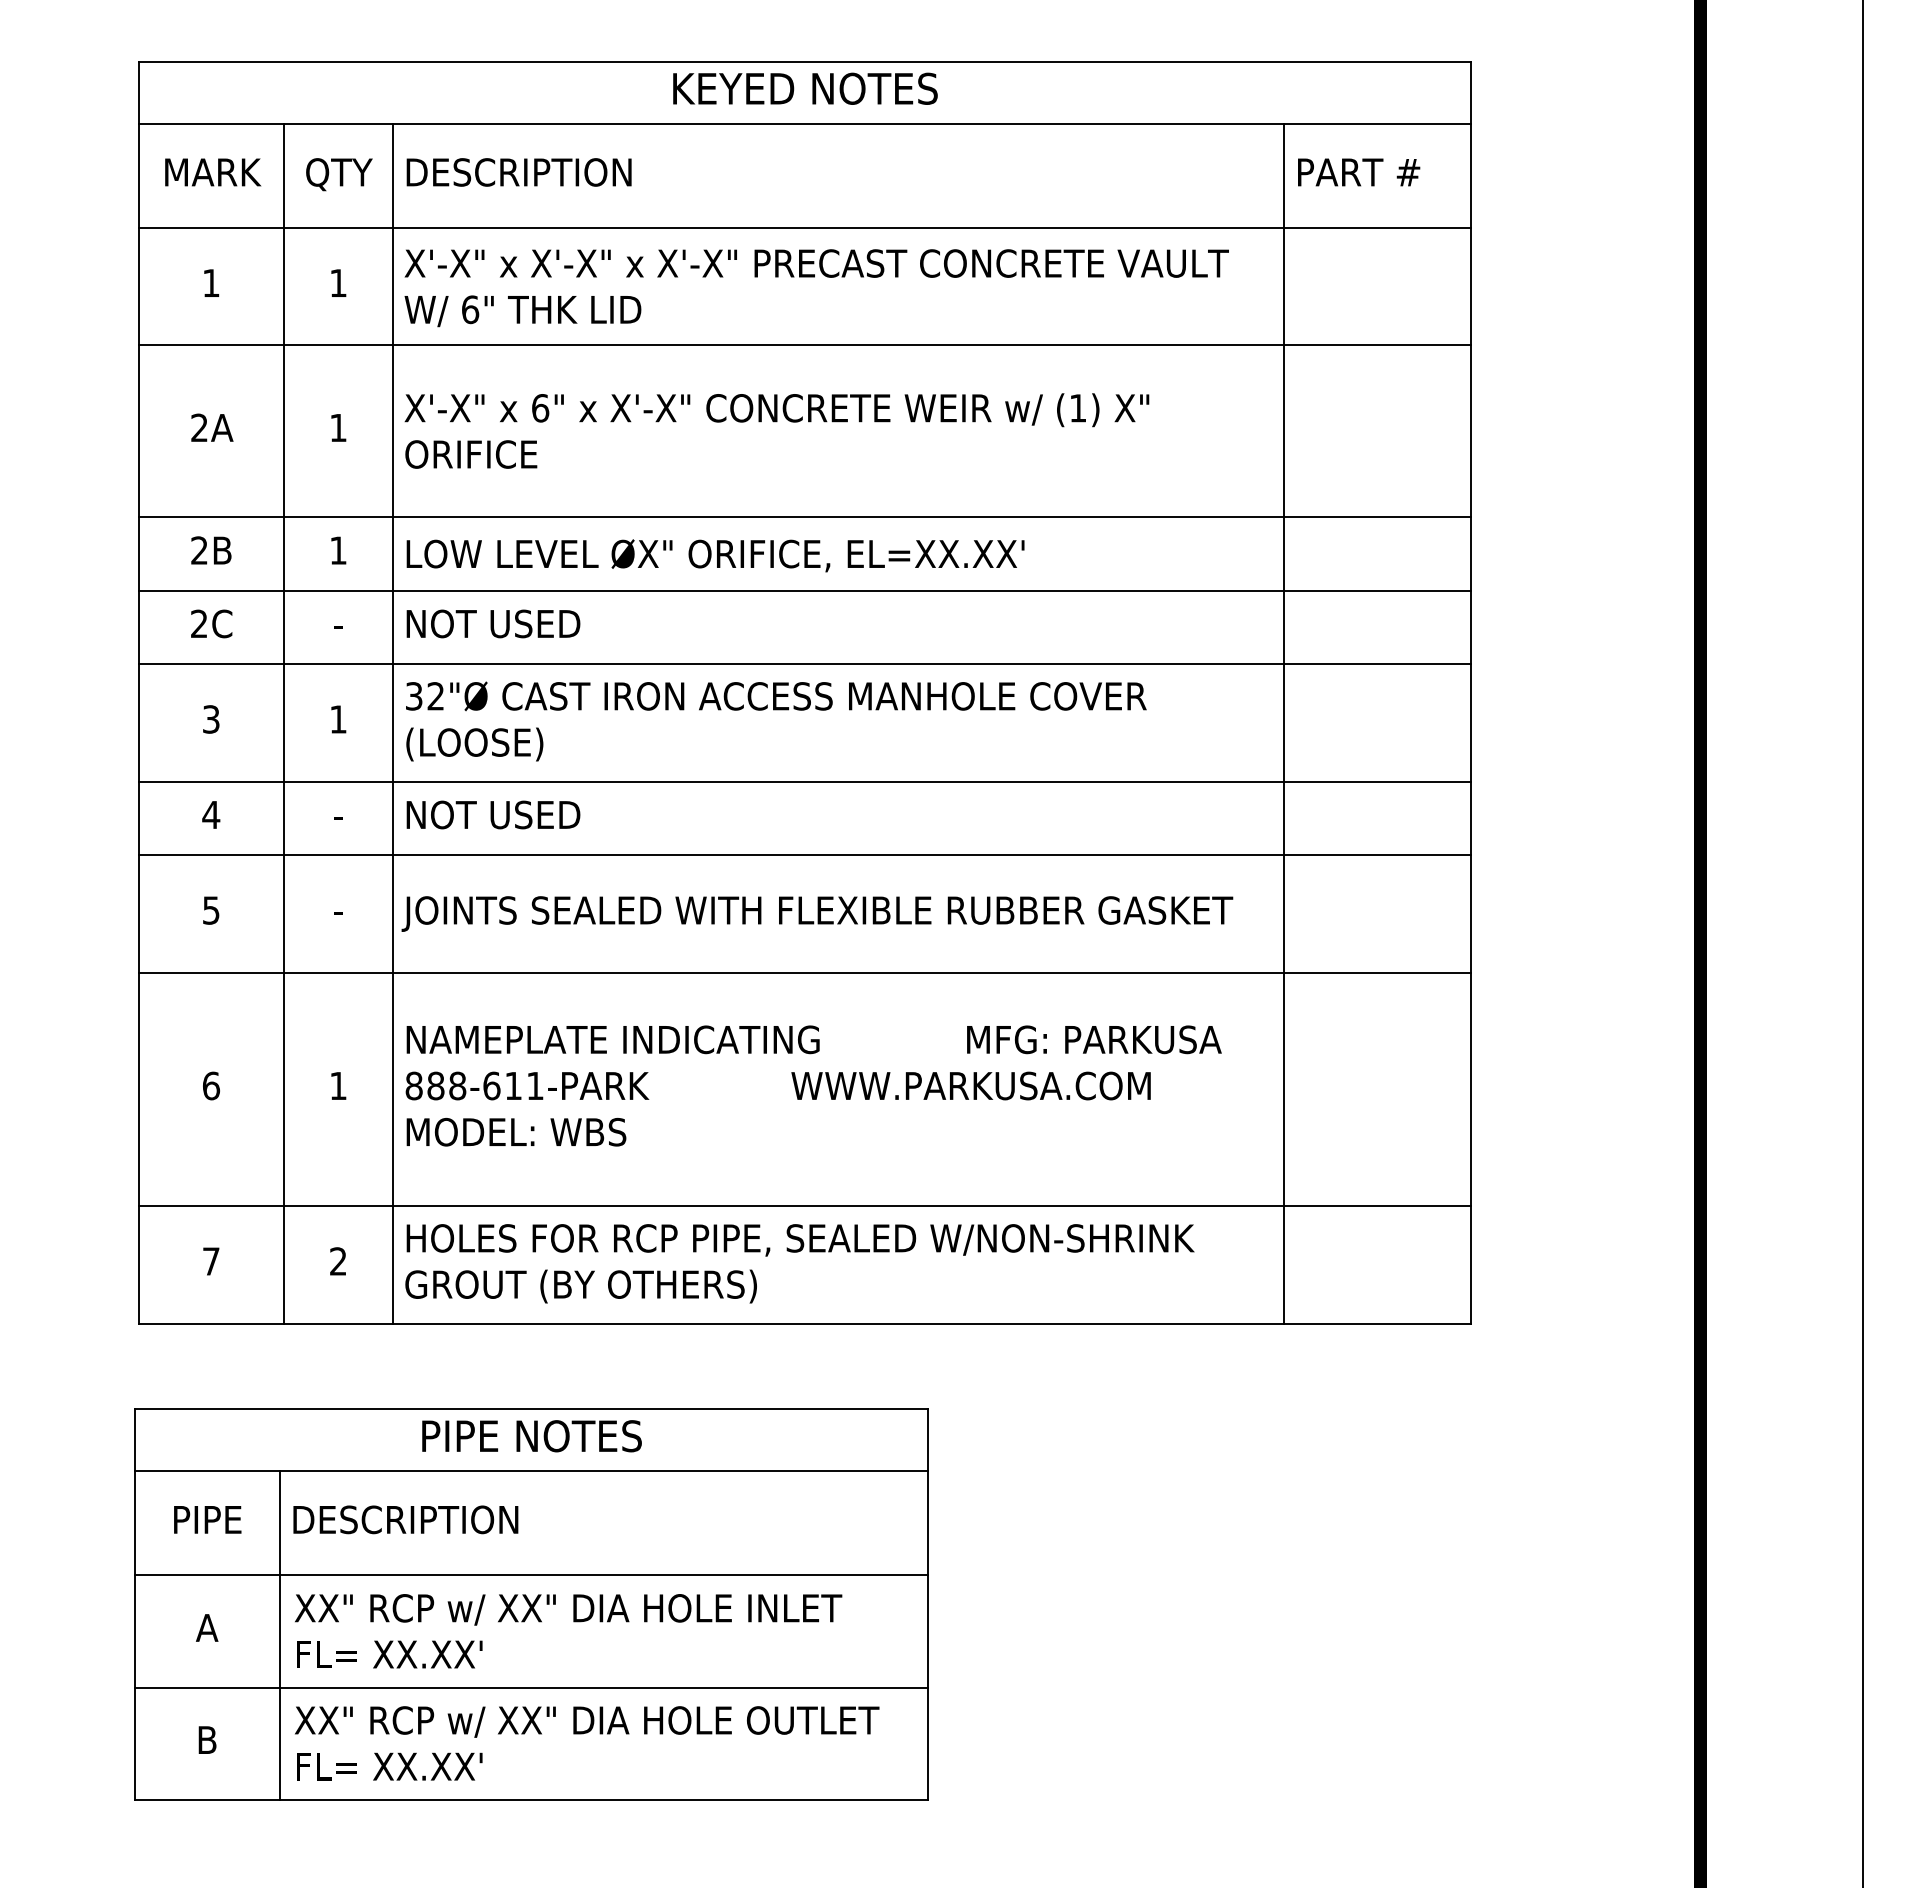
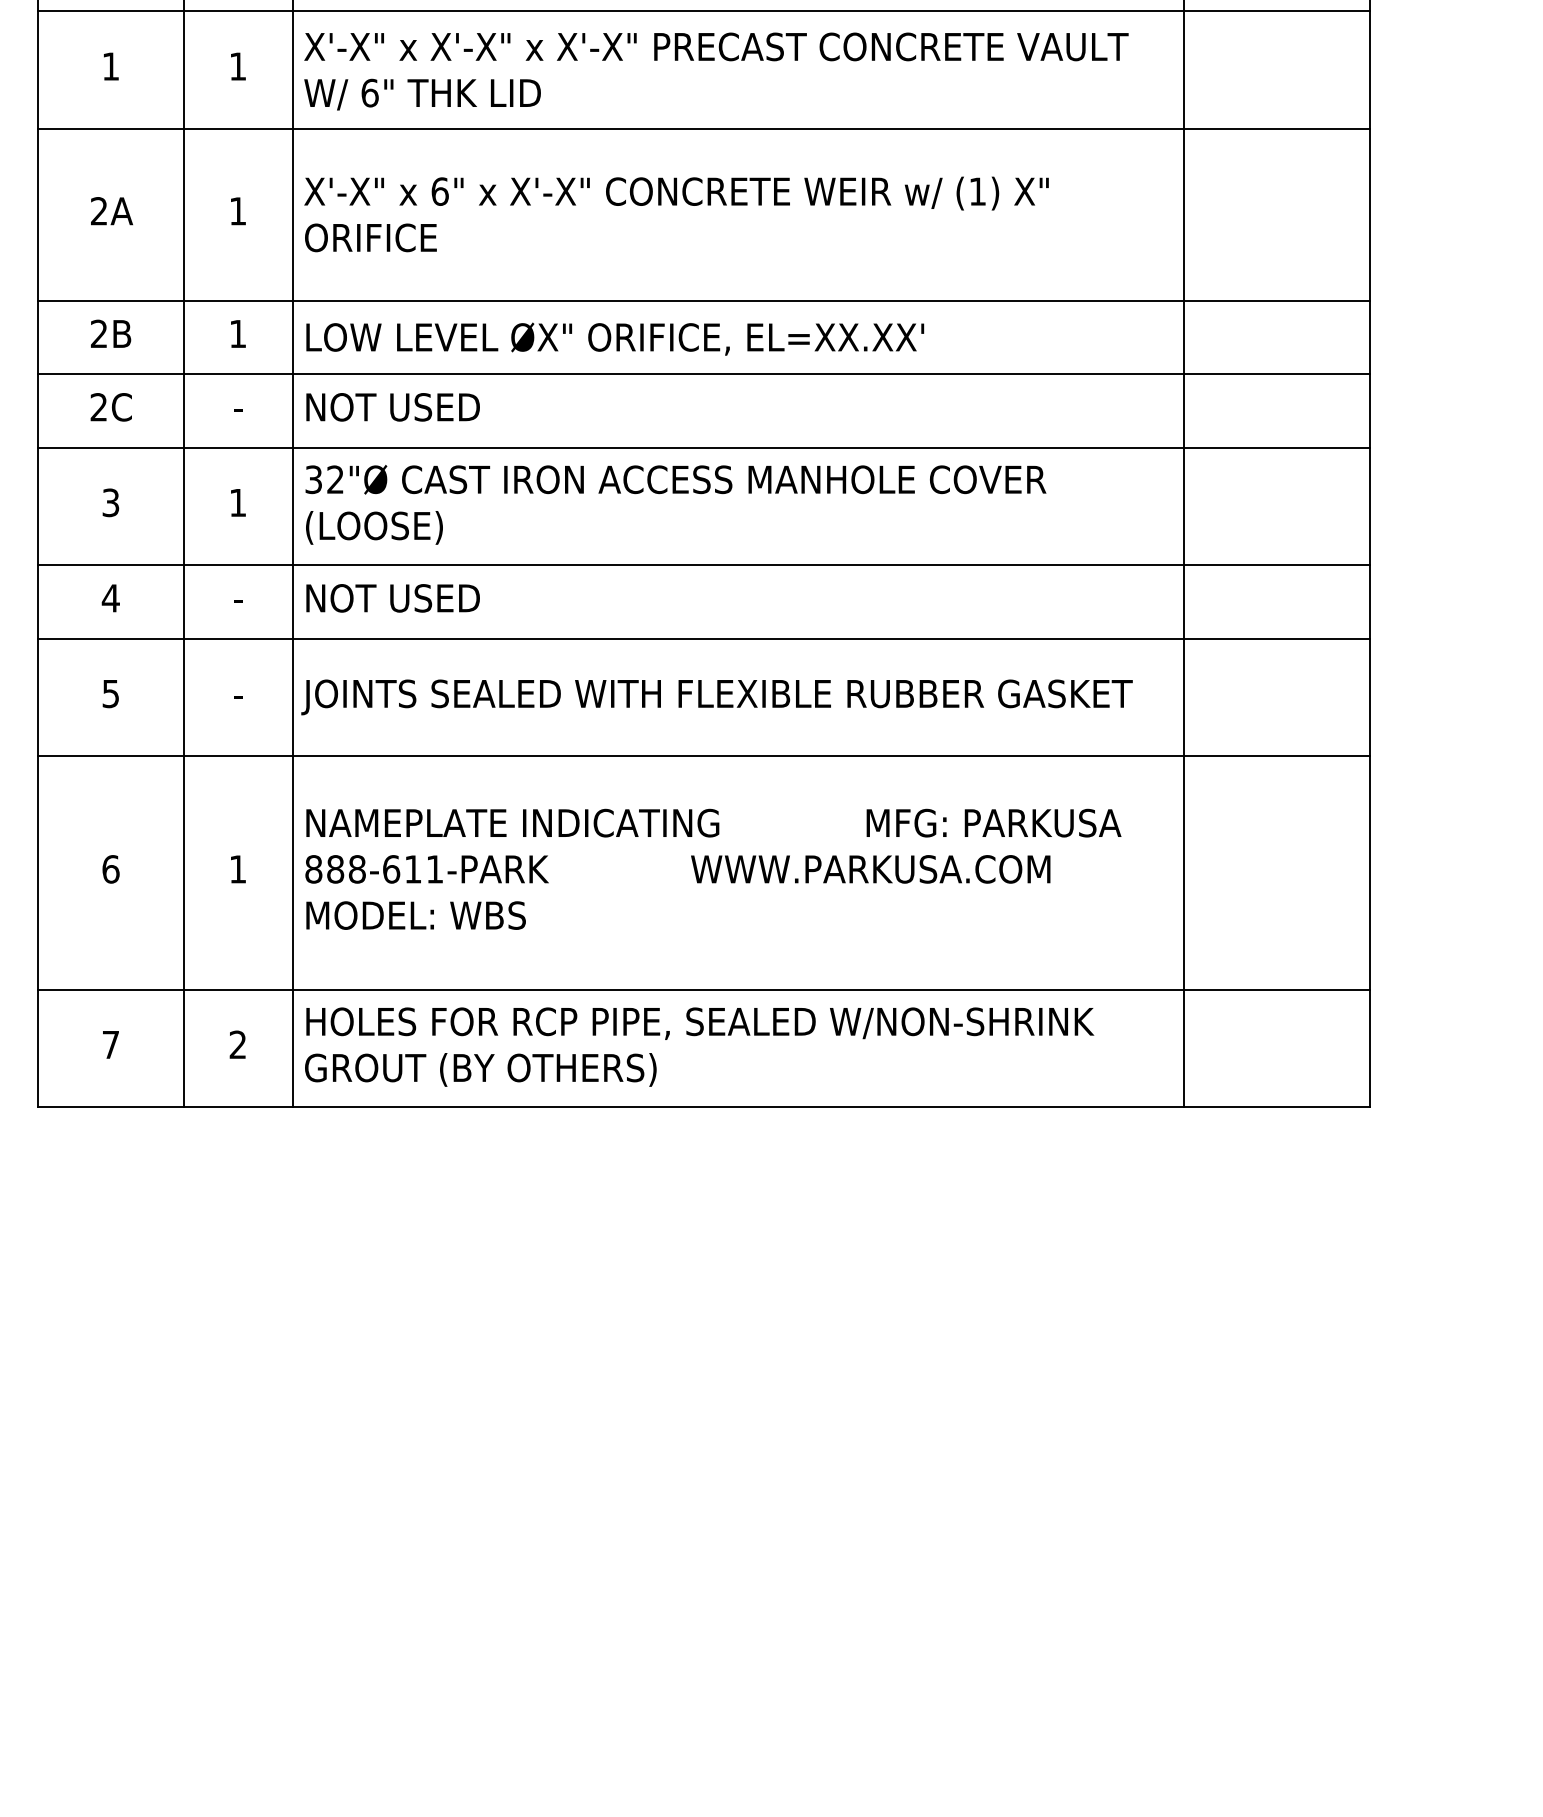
part: (531, 1604) -> (431, 1387), removed

